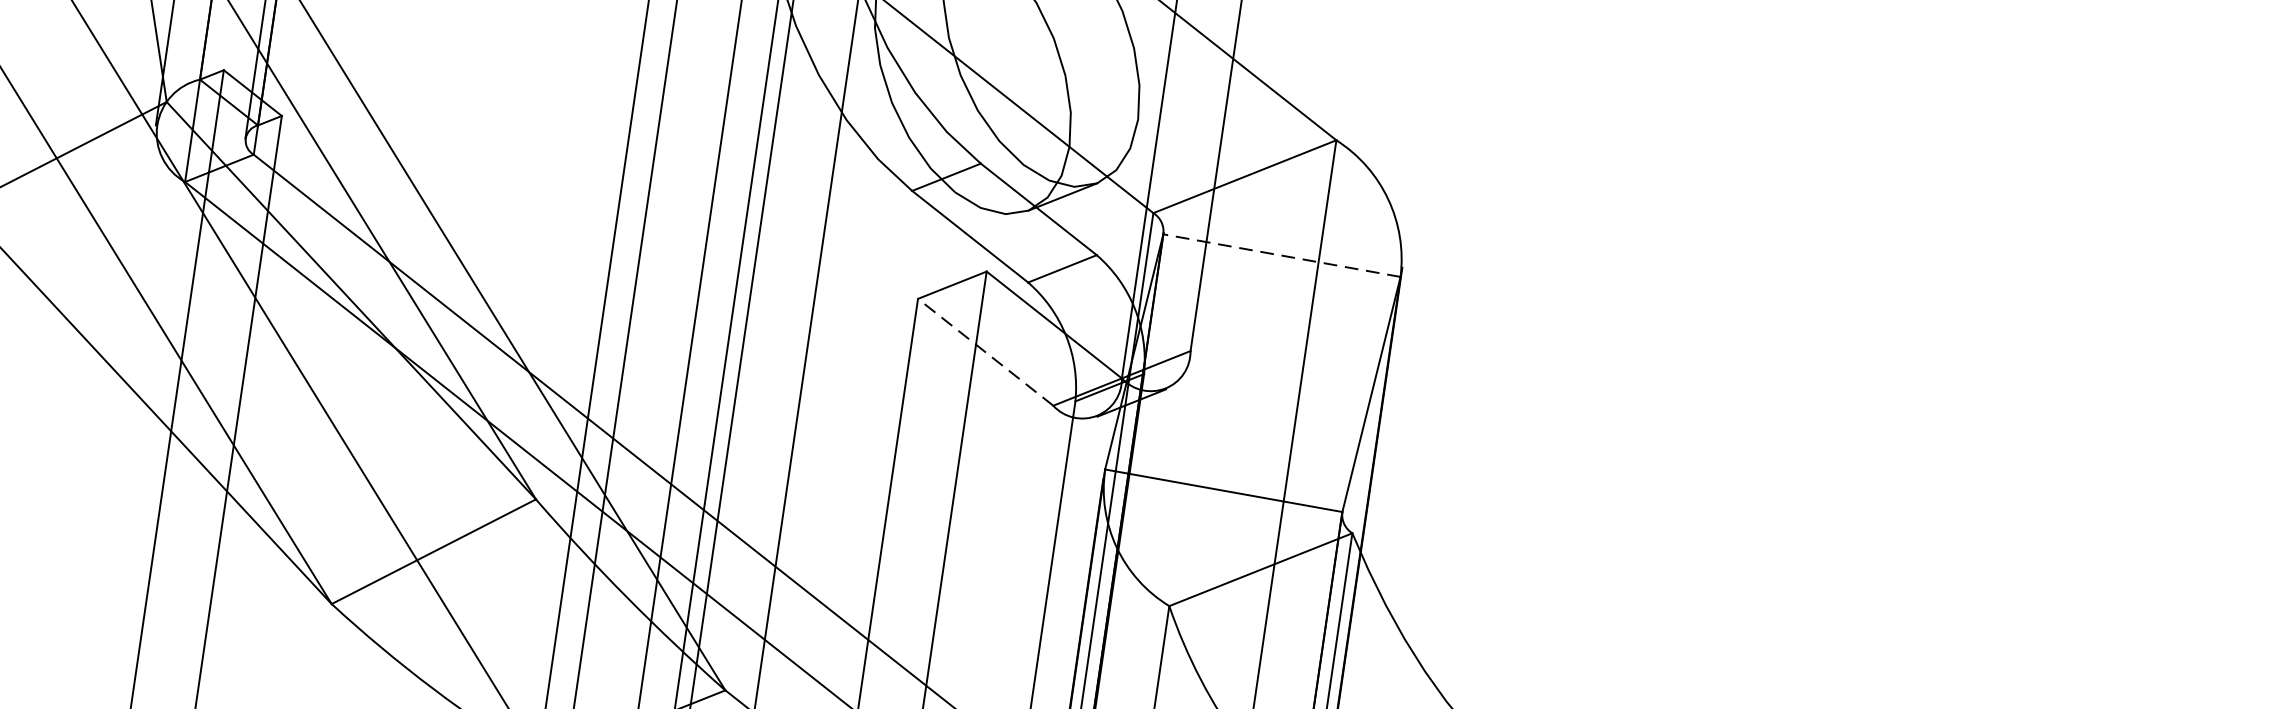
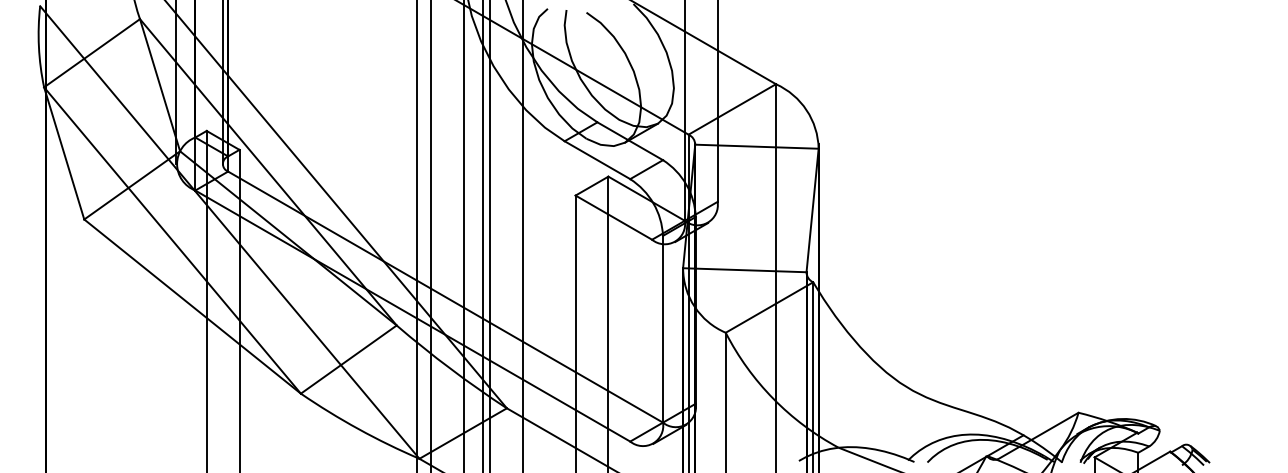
line: (1281, 255) -> (756, 146), dashed -> solid
line: (985, 351) -> (613, 217), dashed -> solid

